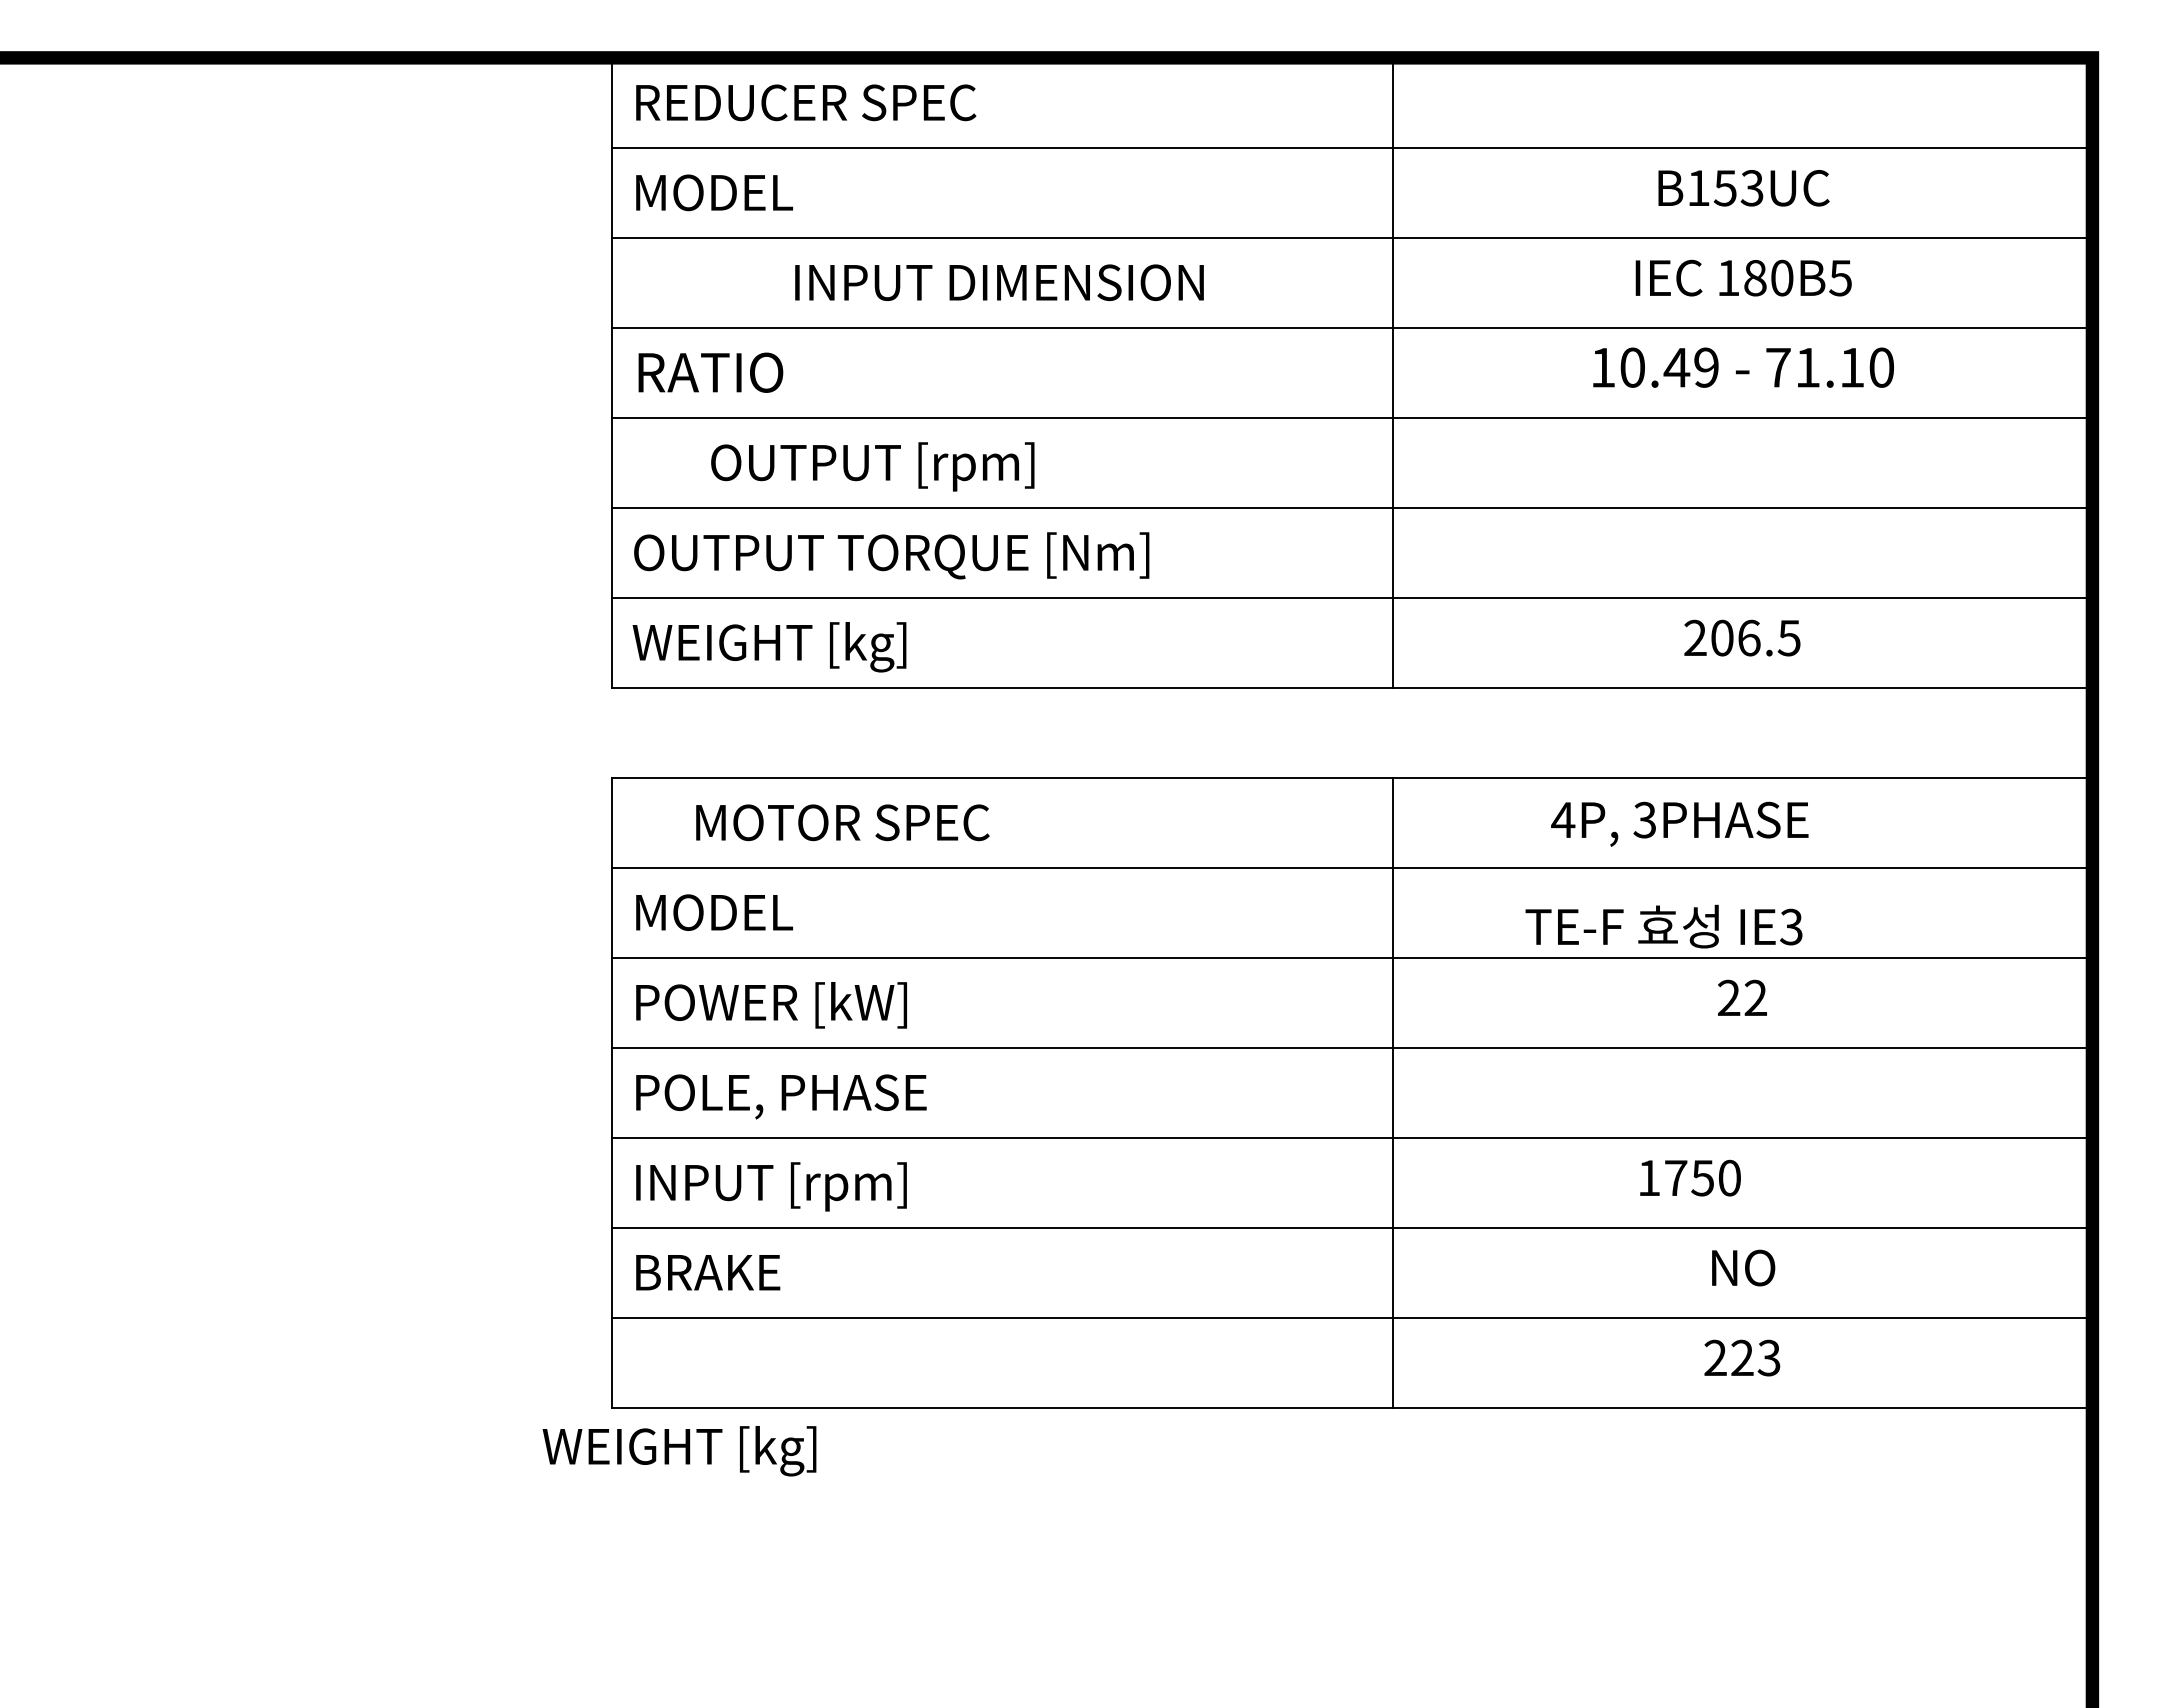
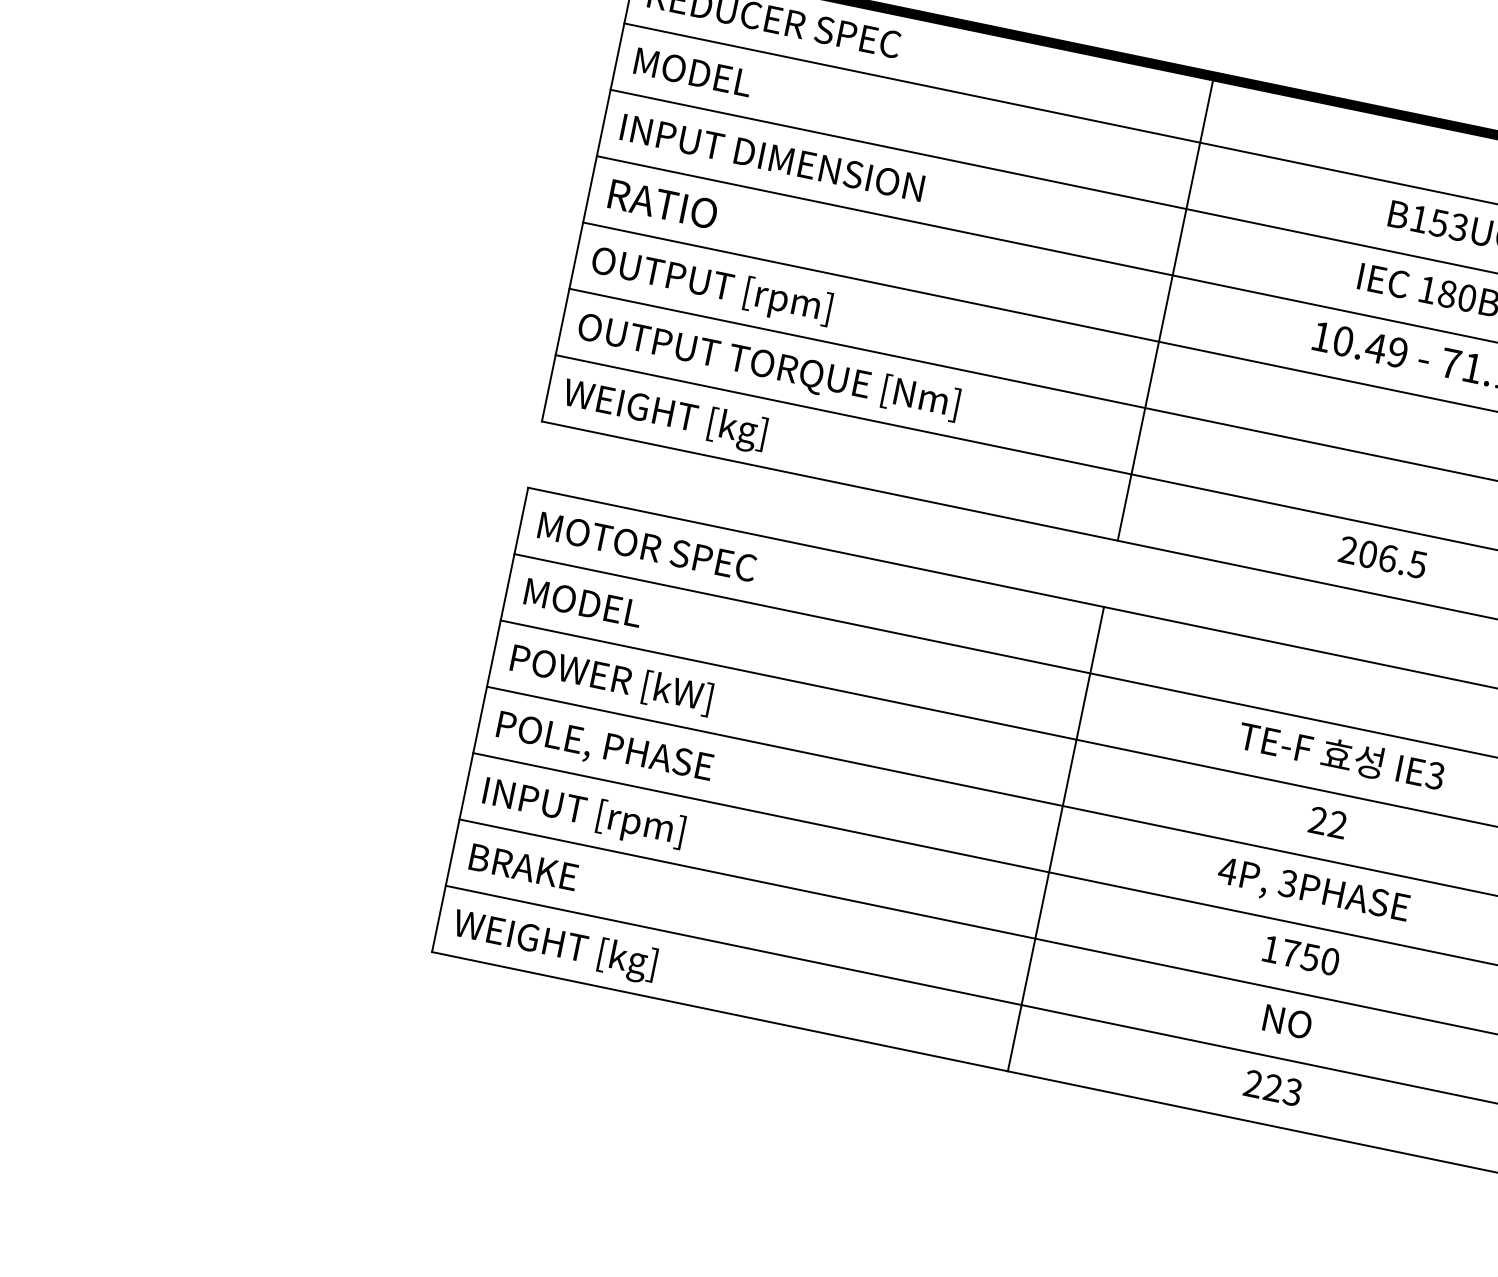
text: (999, 282) -> (772, 157), moved
text: (872, 466) -> (711, 286), moved
text: (842, 822) -> (647, 546), moved
text: (1679, 823) -> (1313, 891), moved
text: (1663, 926) -> (1341, 755), moved
text: (1690, 1177) -> (1301, 955), moved
text: (679, 1451) -> (554, 946), moved

